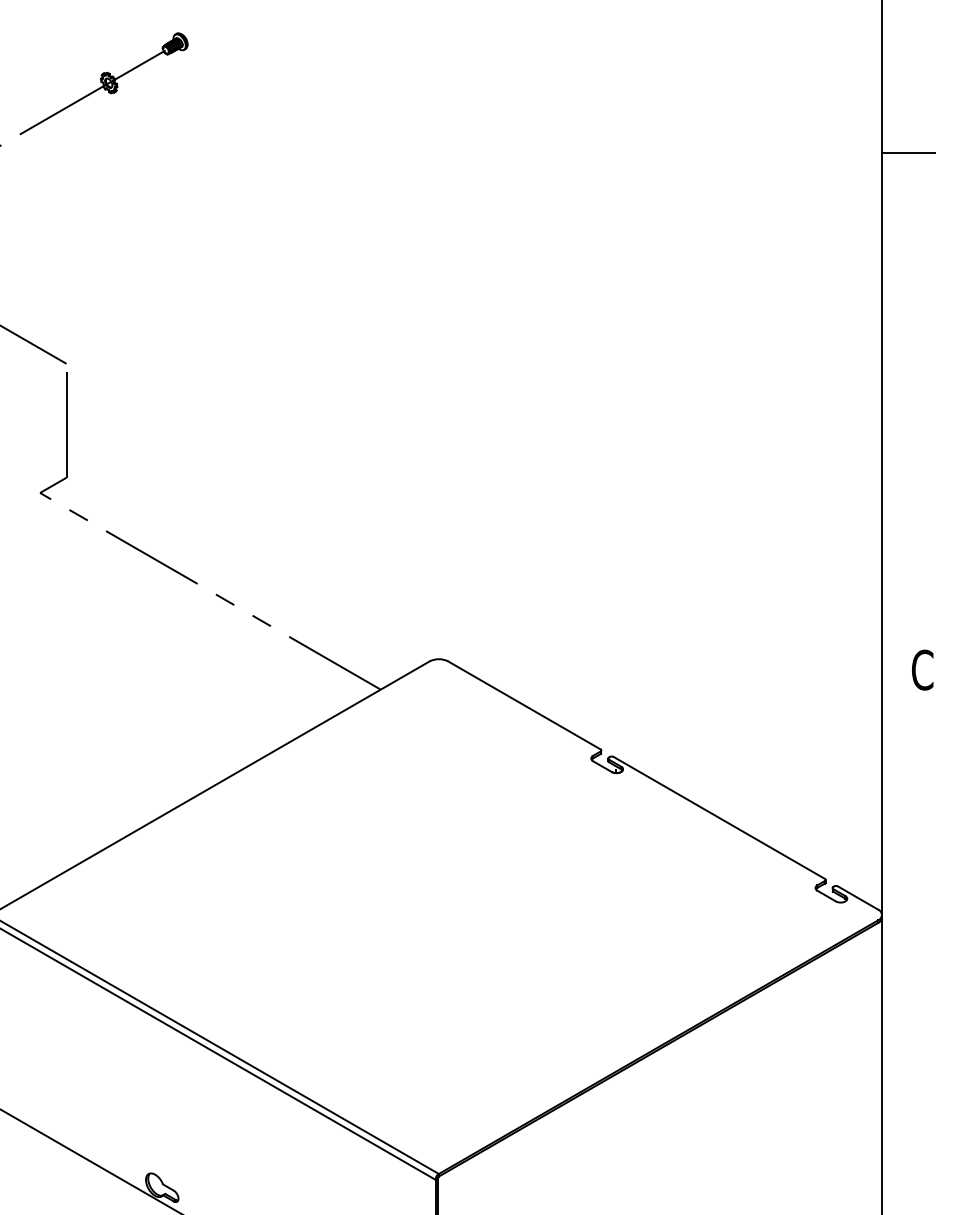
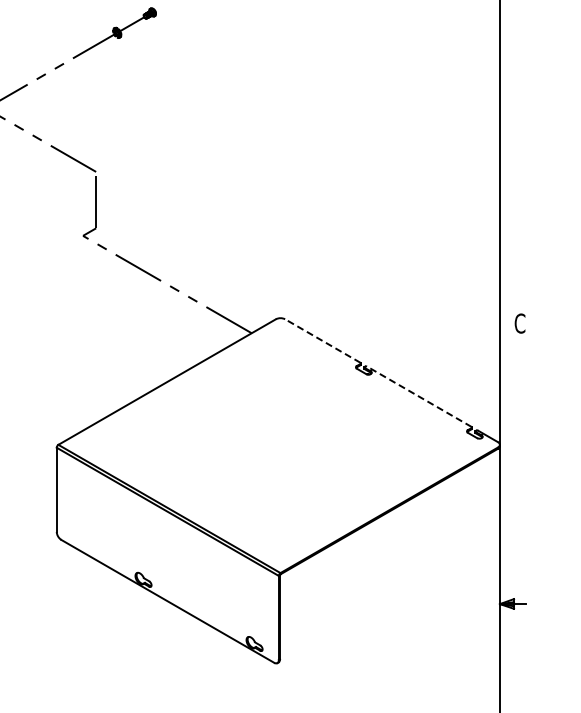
line: (907, 152) -> (512, 67), removed
line: (523, 706) -> (322, 341), solid -> dashed
line: (717, 817) -> (418, 396), solid -> dashed

